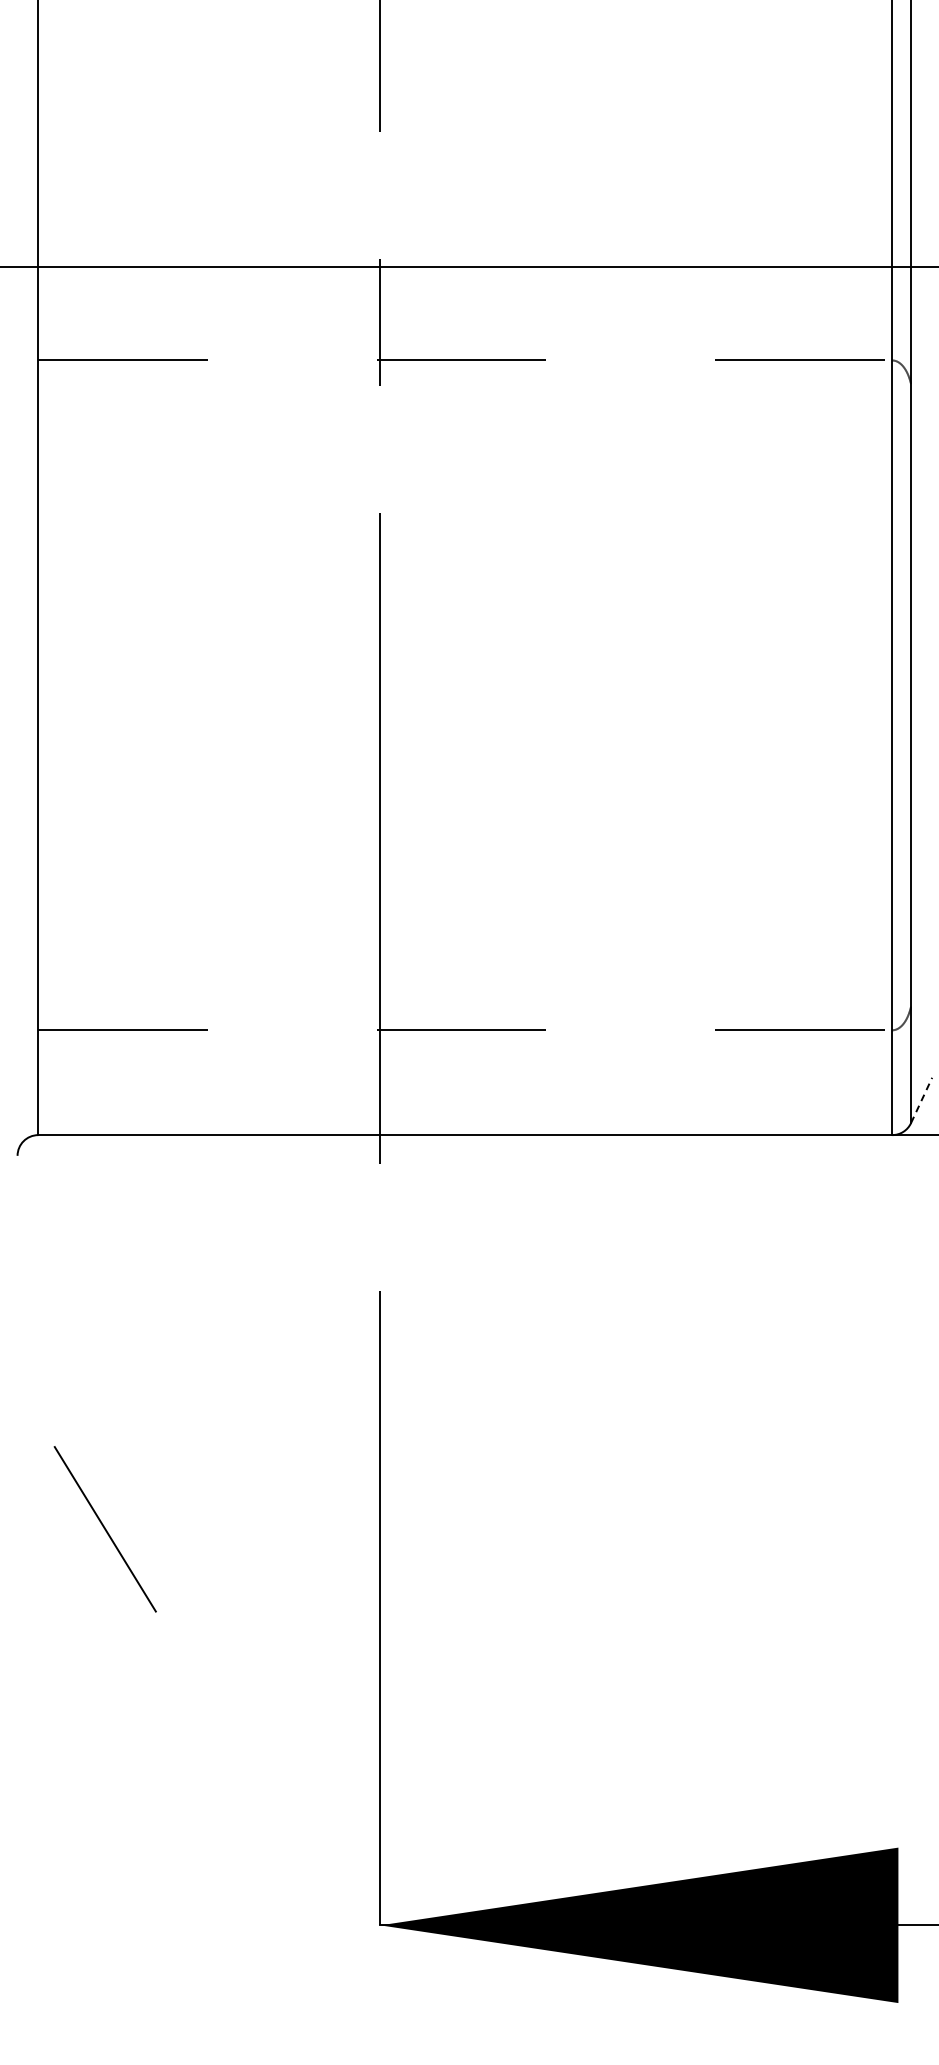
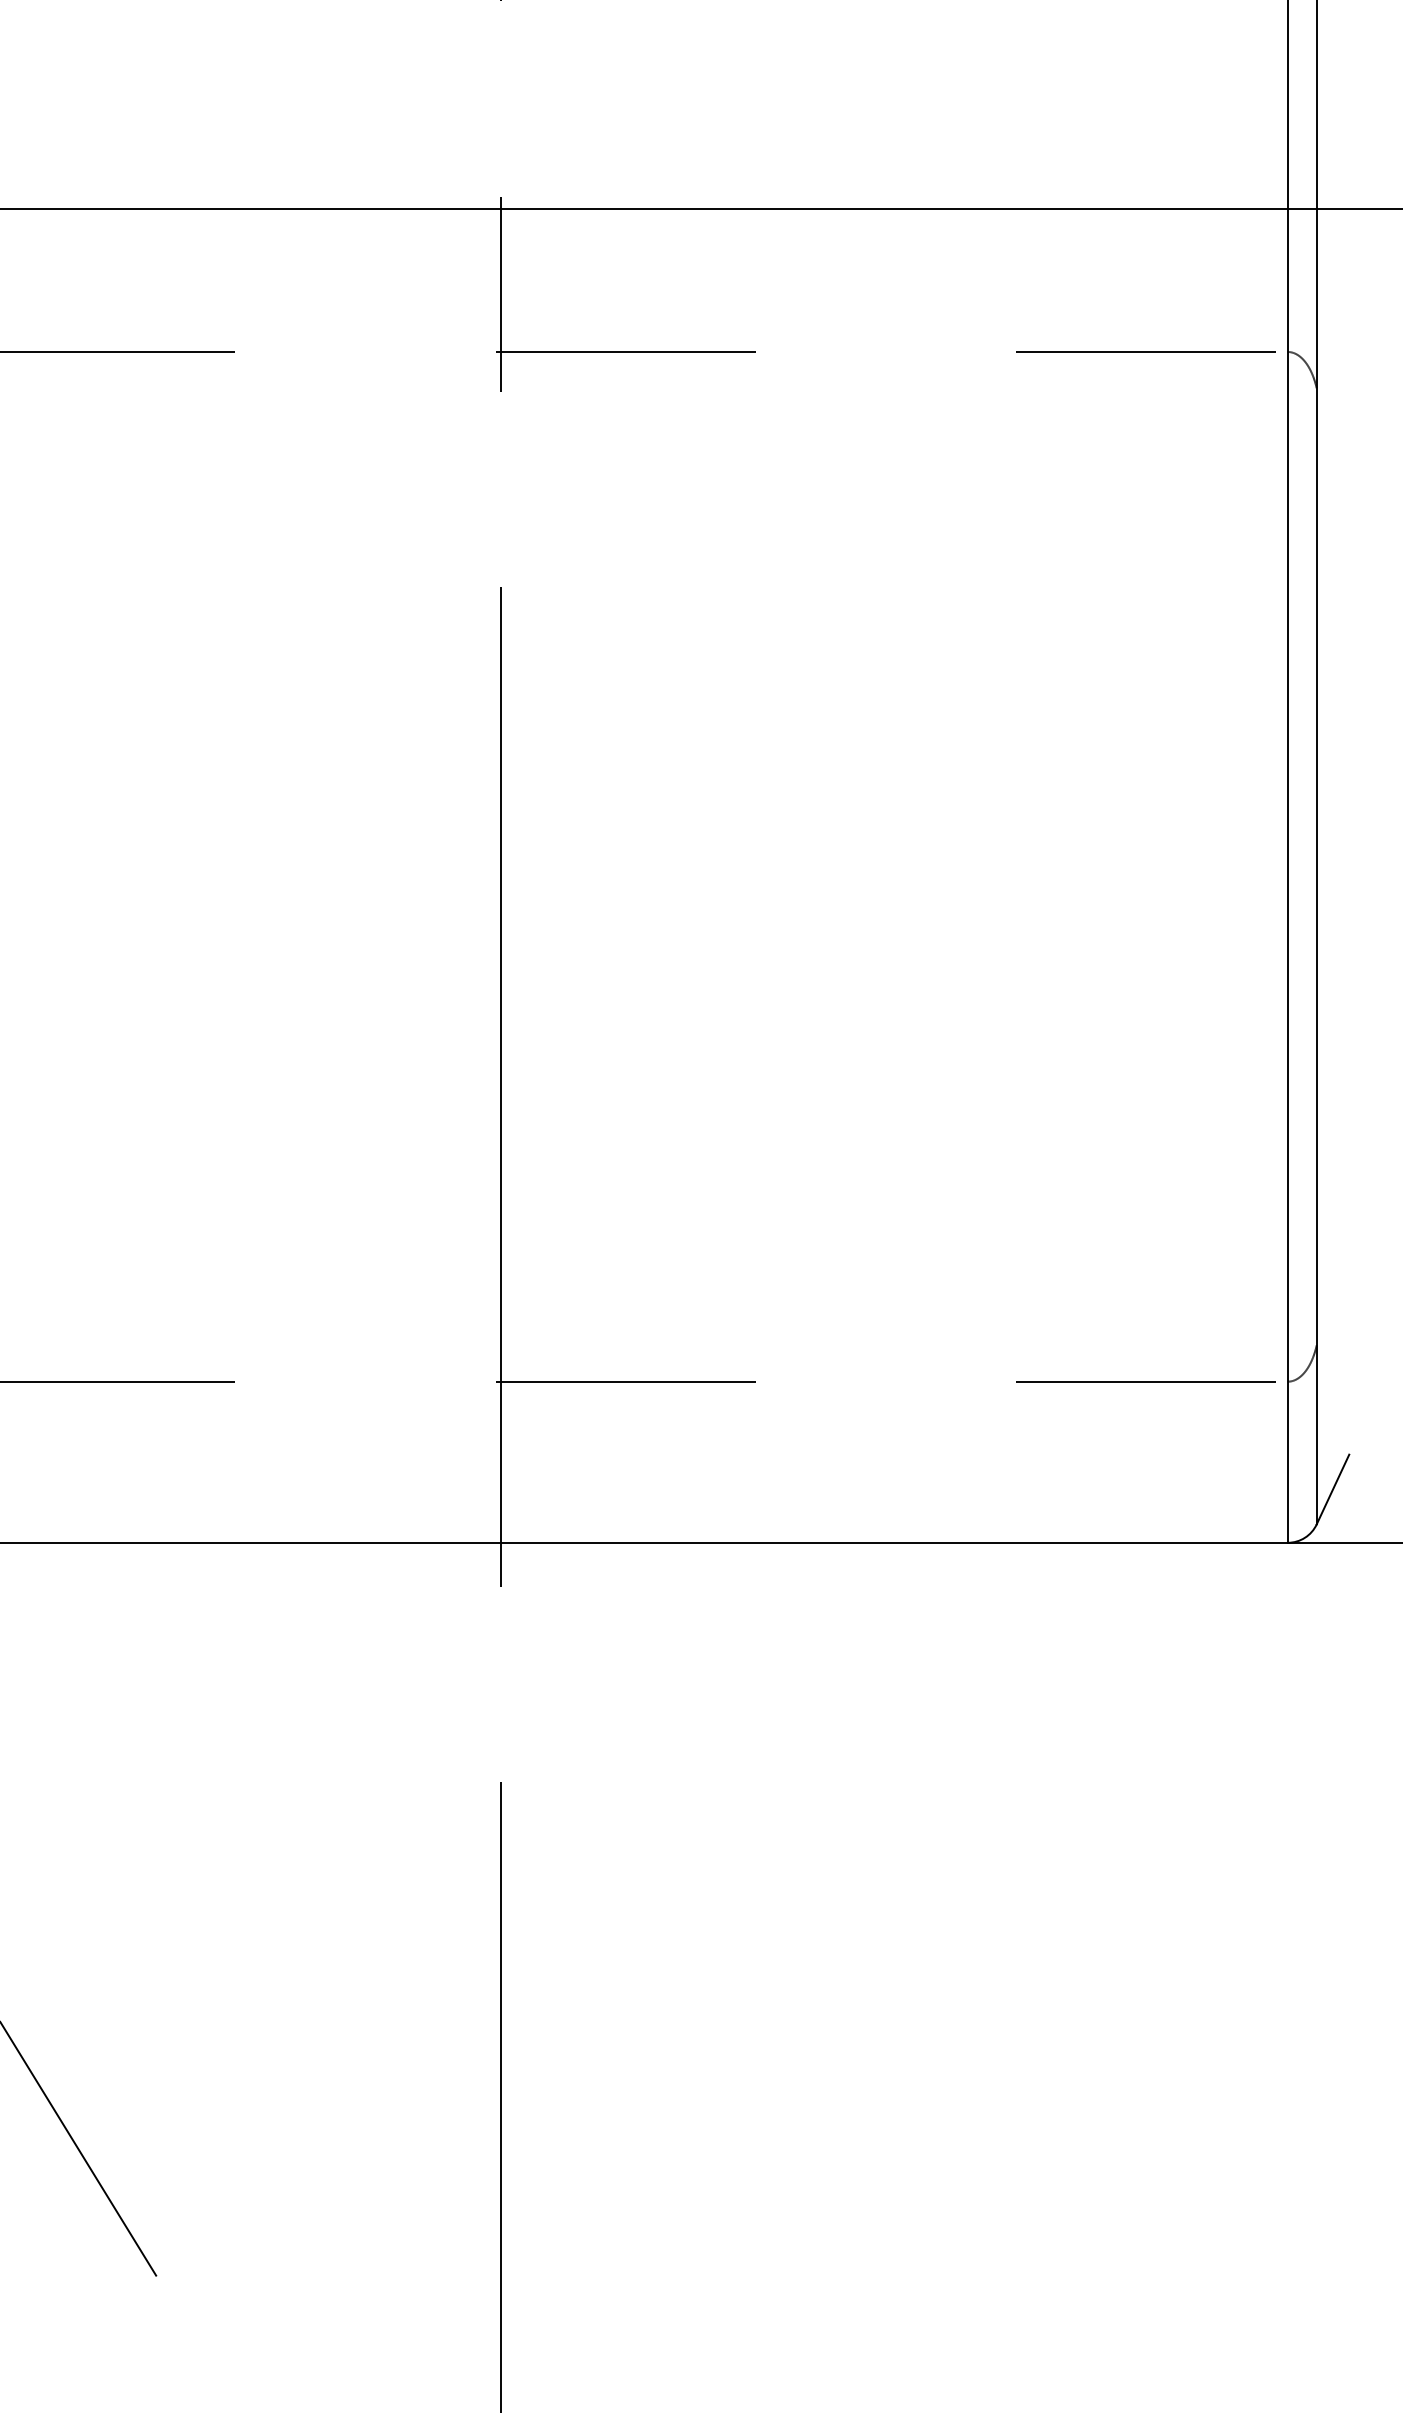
line: (921, 1100) -> (1332, 1489), dashed -> solid

